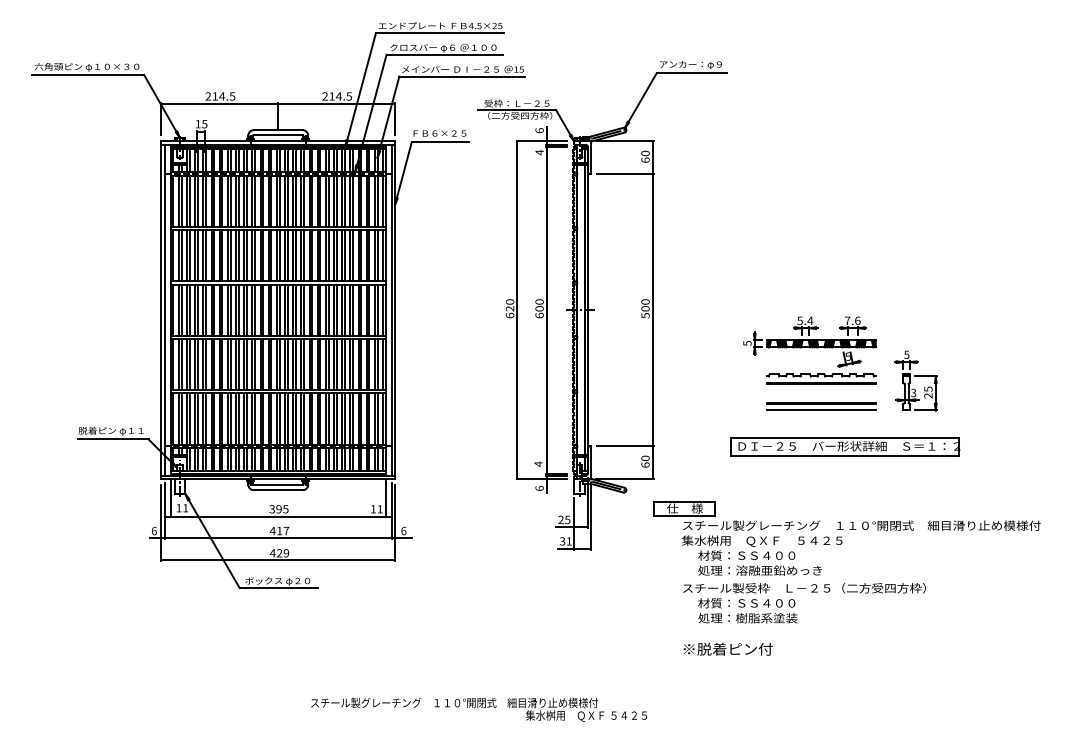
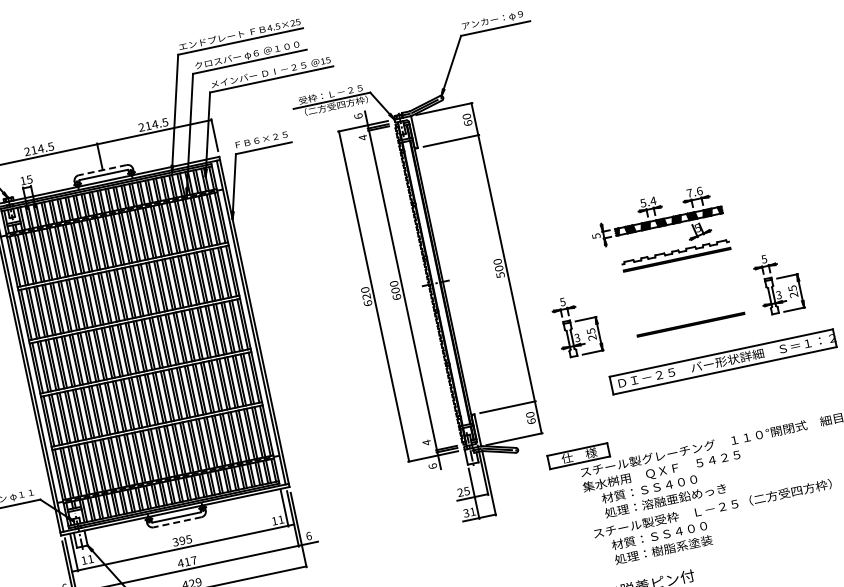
line: (278, 130) -> (103, 170), solid -> dashed
part: (809, 350) -> (658, 230), moved
part: (709, 380) -> (576, 325), added
line: (821, 410) -> (692, 331), removed
line: (278, 490) -> (177, 522), solid -> dashed

